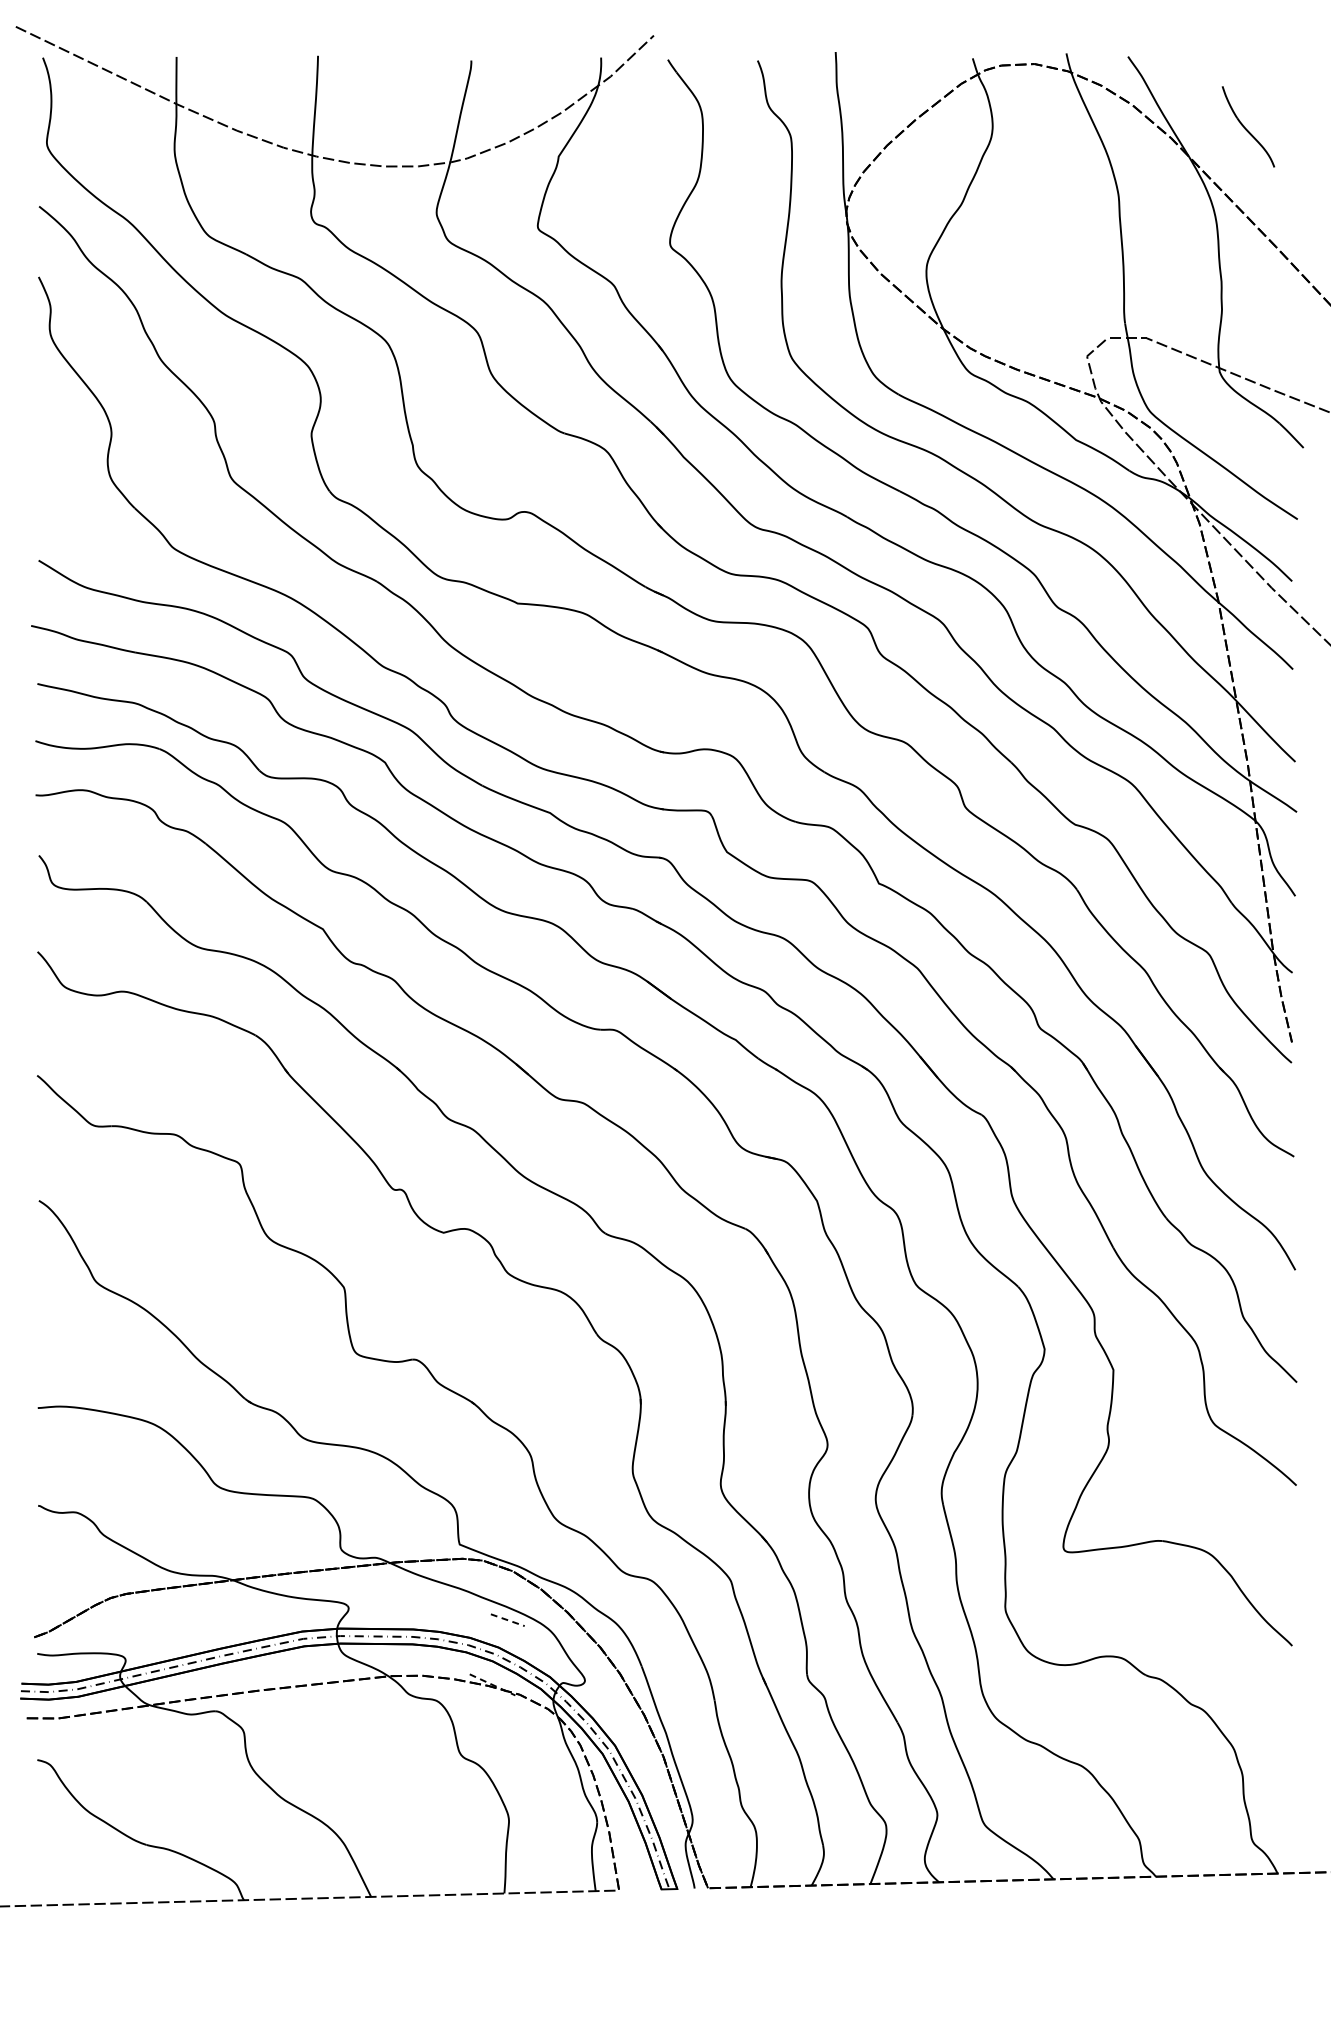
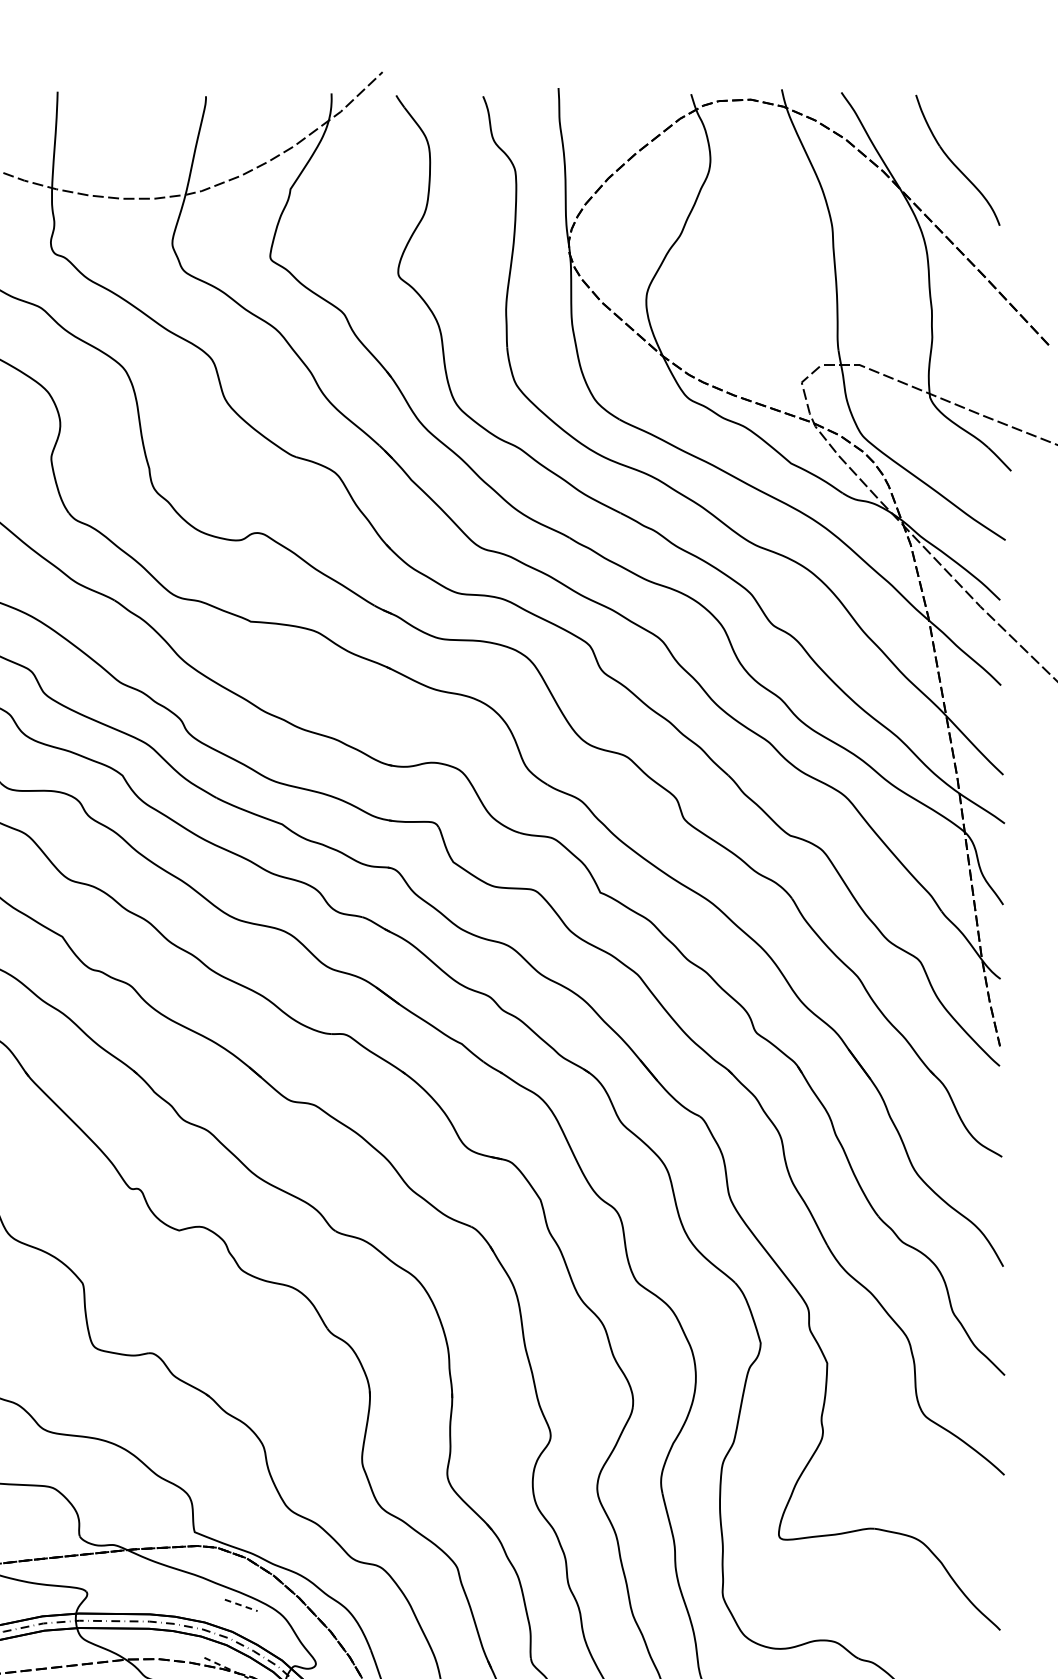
part: (1248, 126) -> (957, 160), size x1.67

